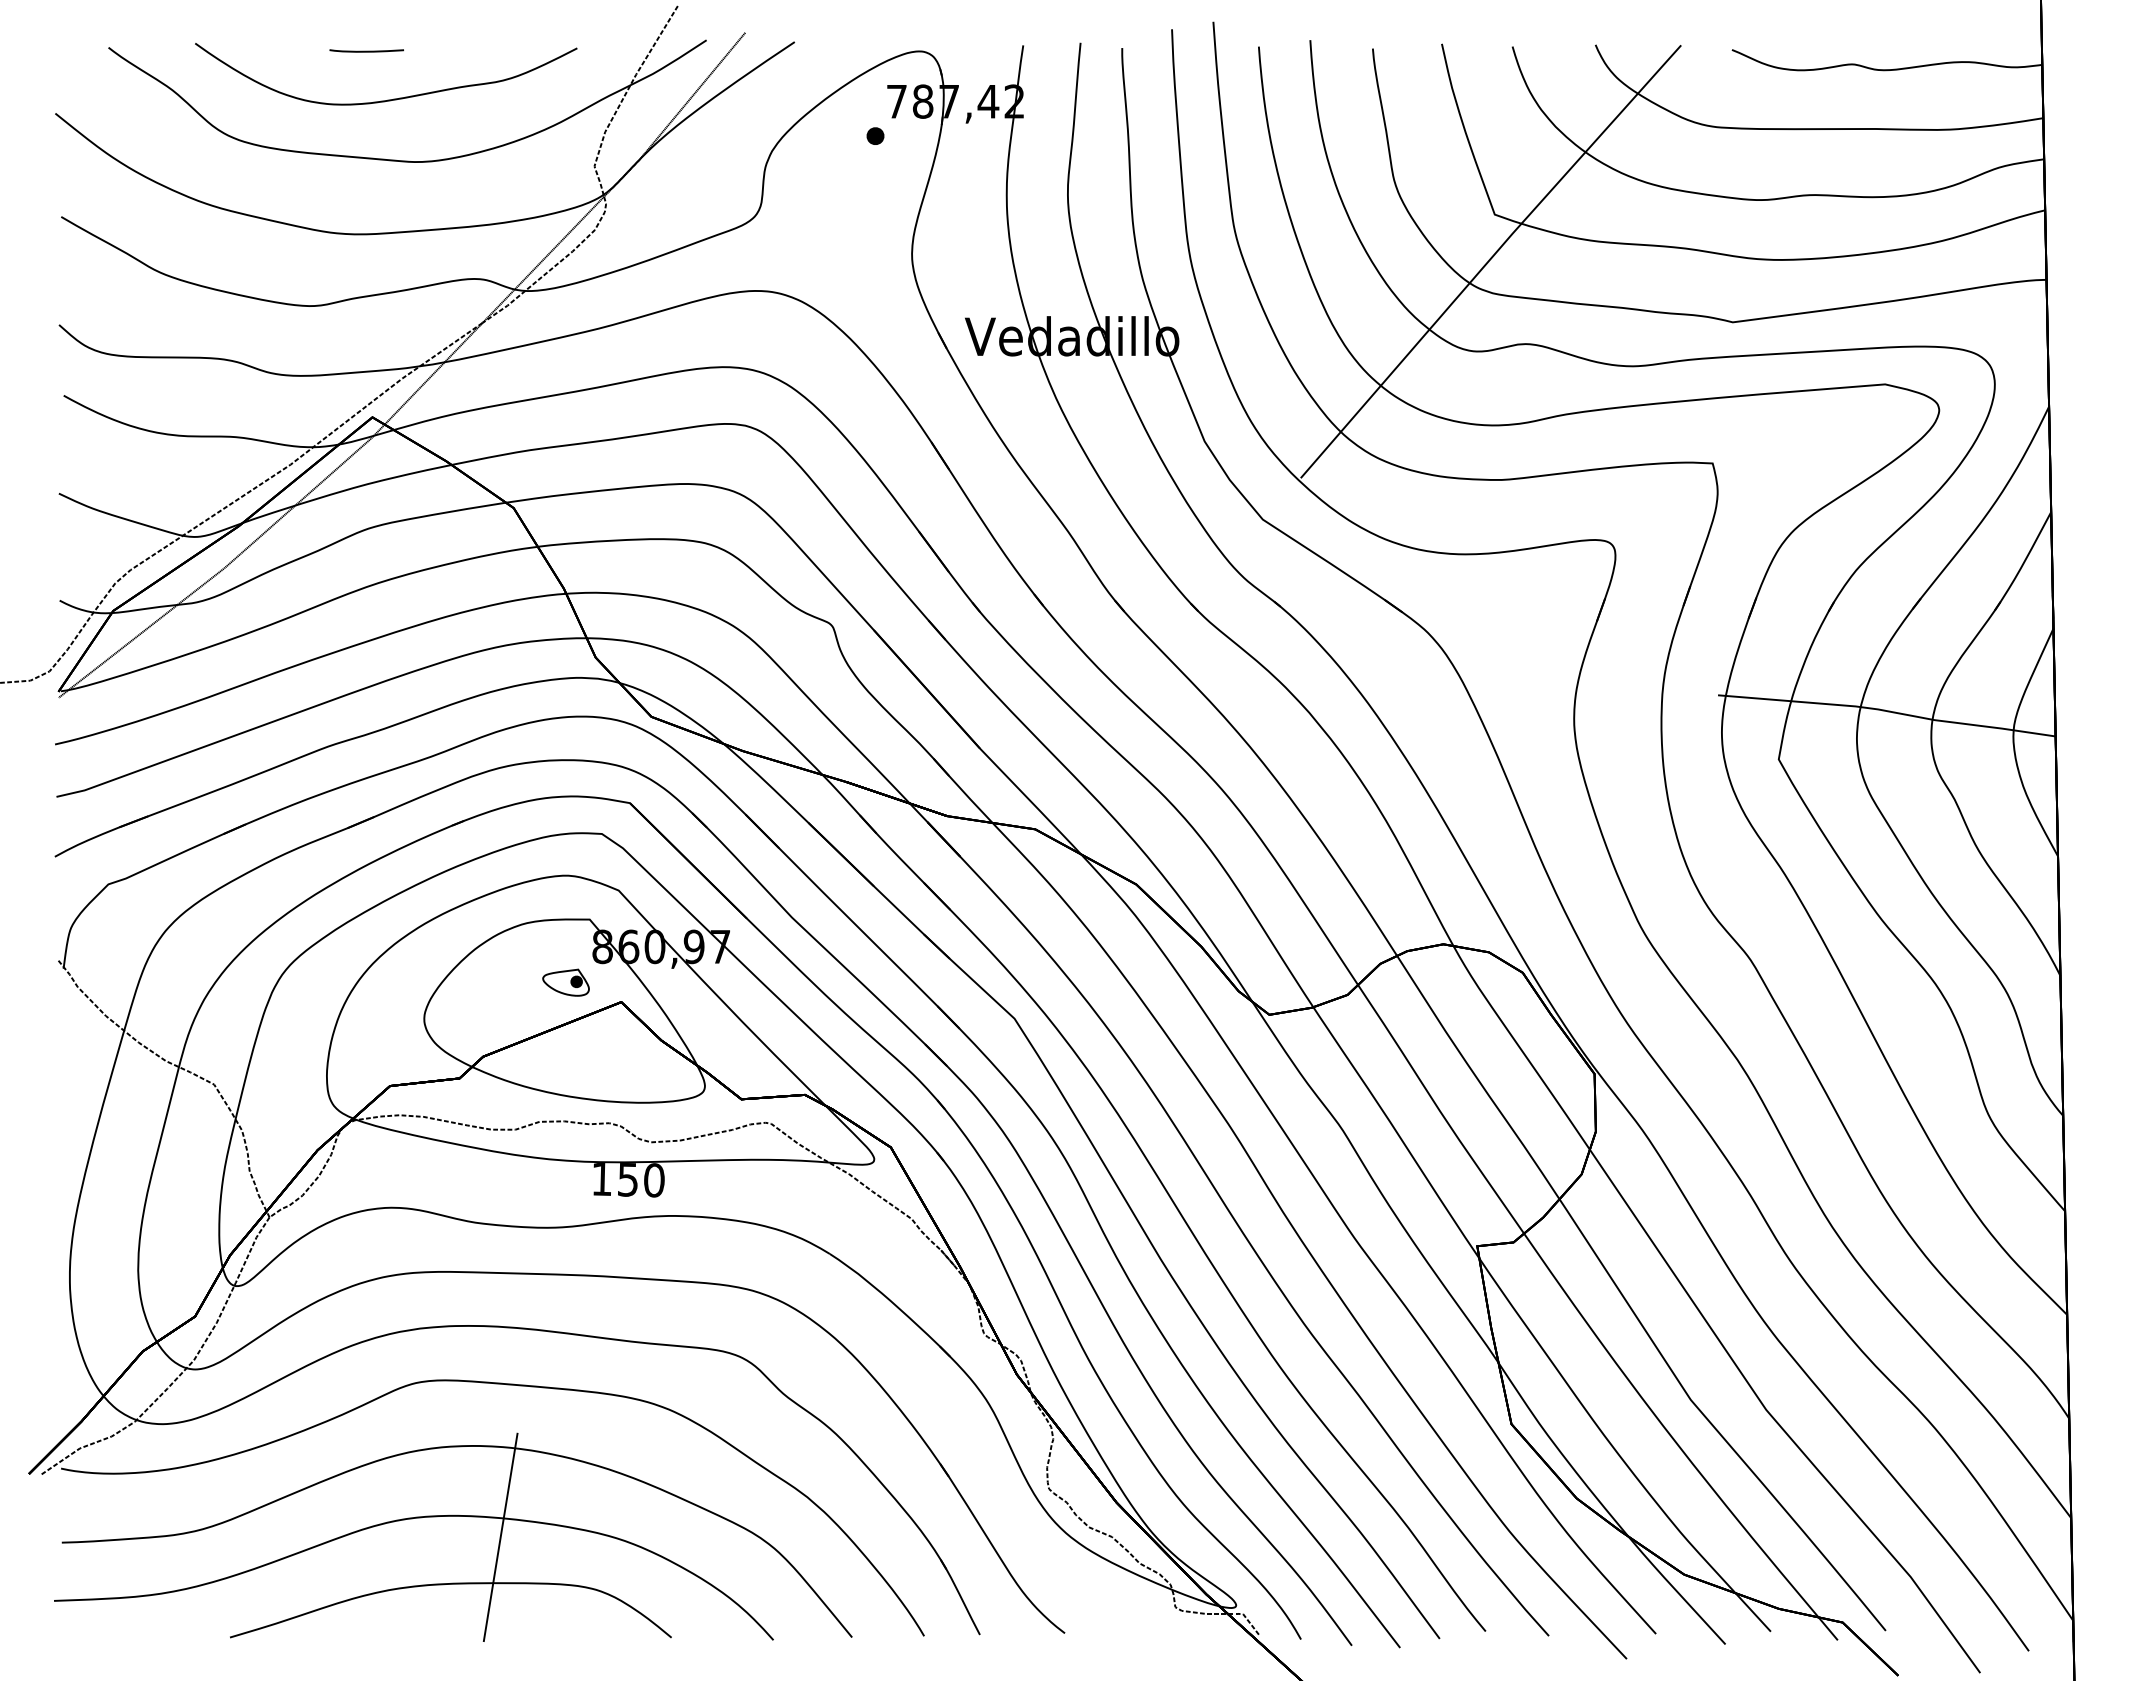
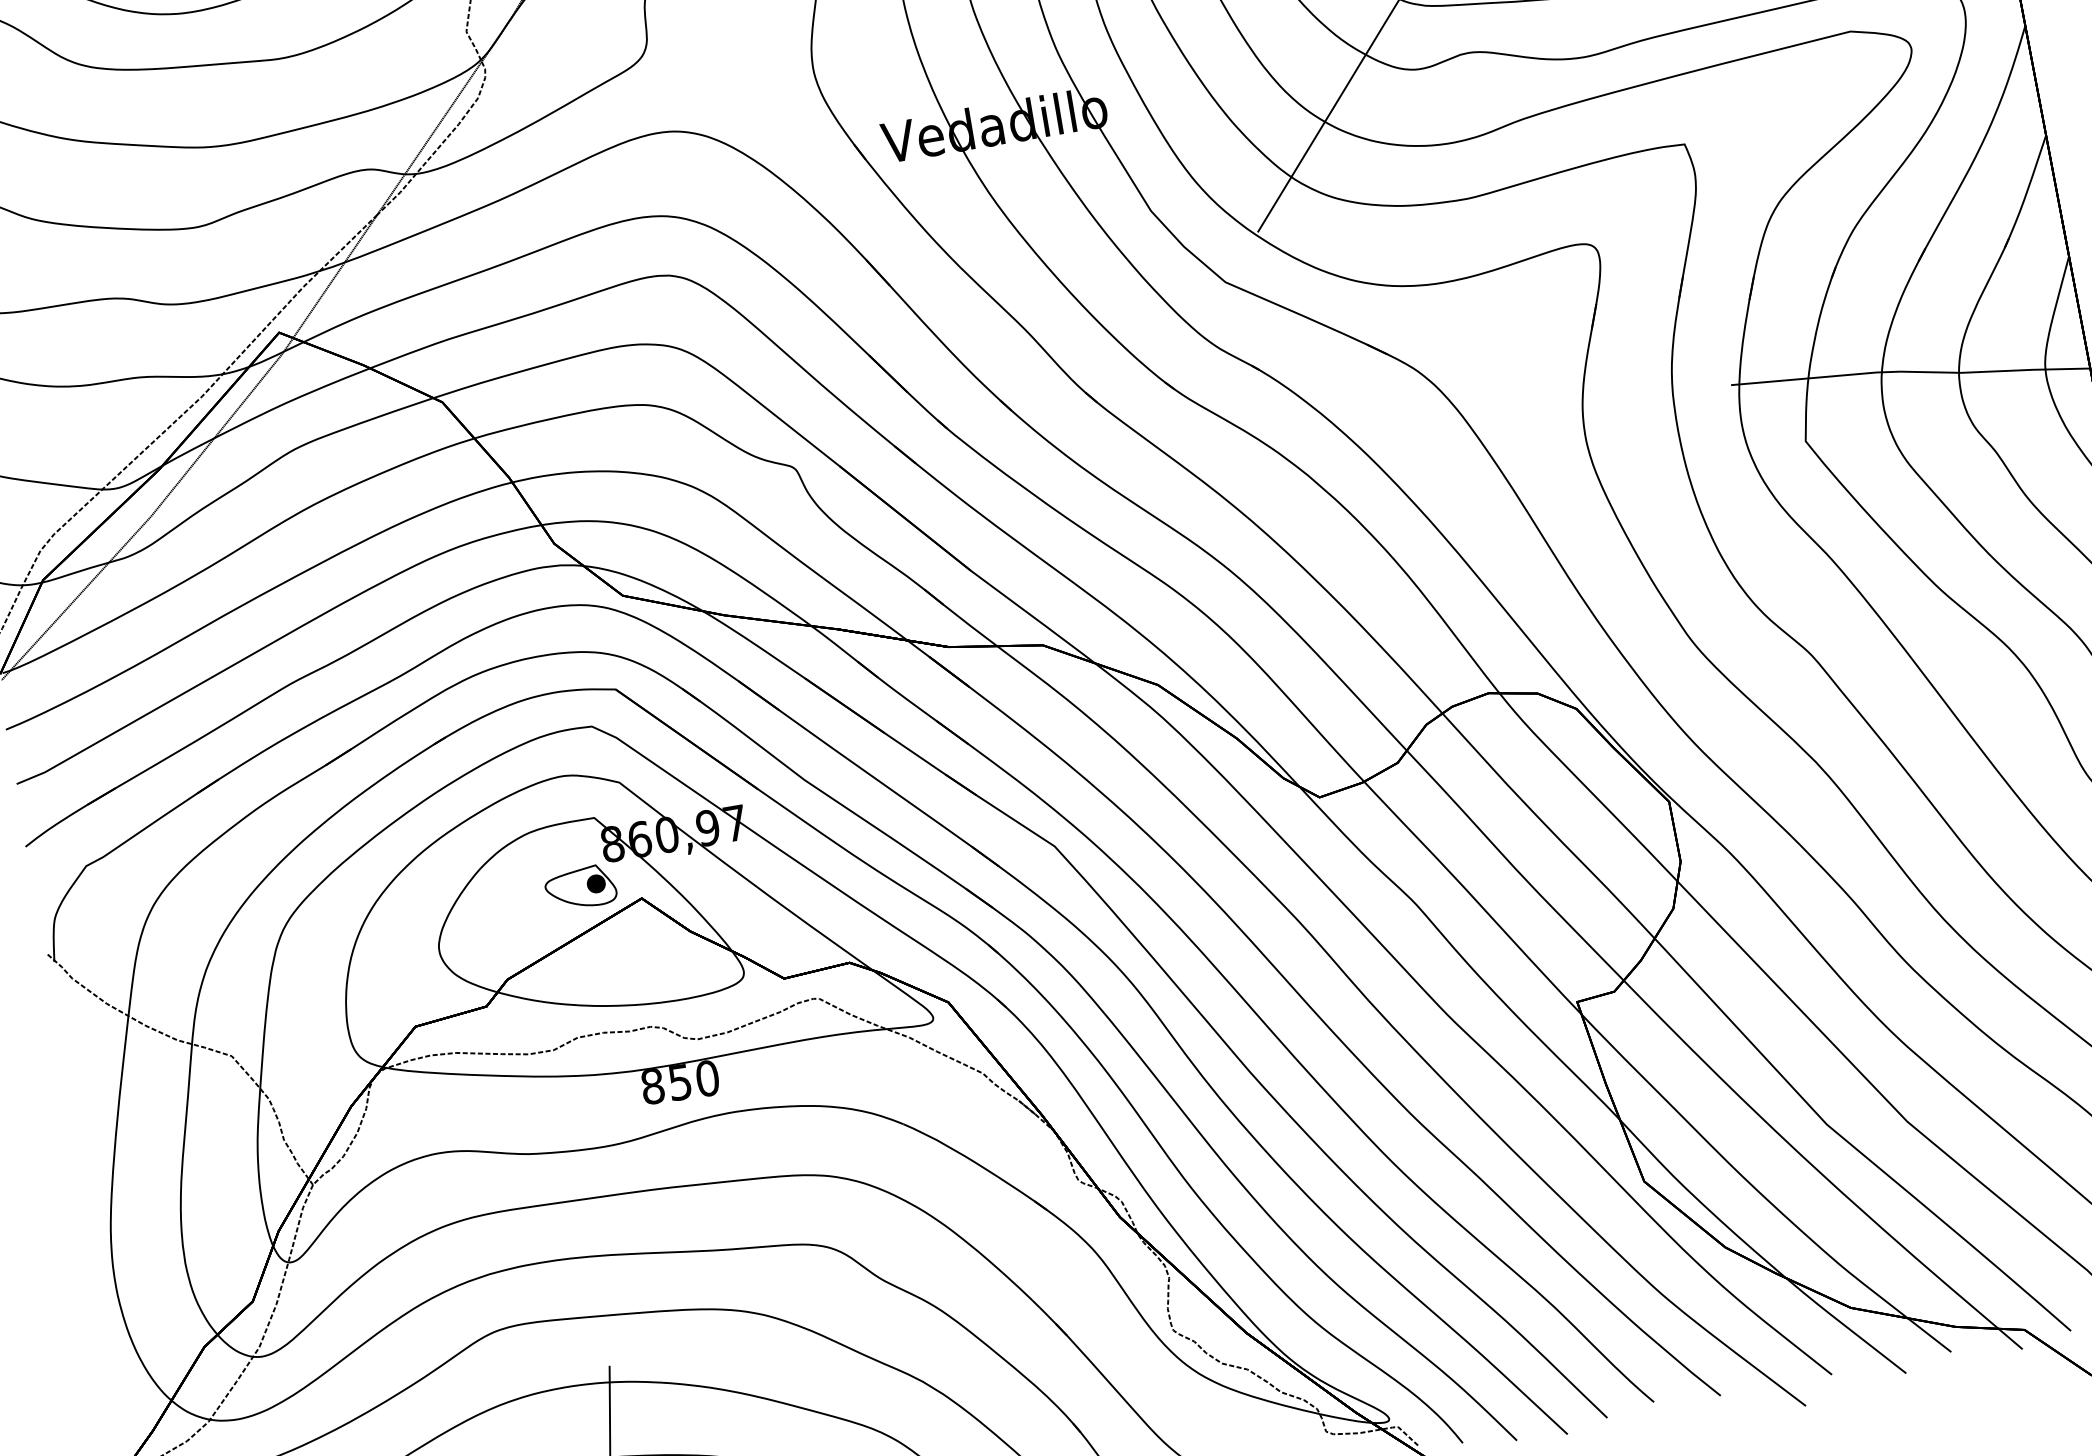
part: (565, 982) -> (580, 887), size x1.43
text: (601, 1179) -> (652, 1086), 150 -> 850

